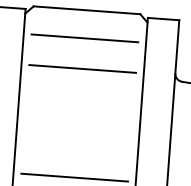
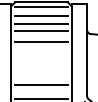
line: (86, 20) -> (41, 7), added
line: (83, 55) -> (41, 24), added
line: (81, 89) -> (41, 41), added

